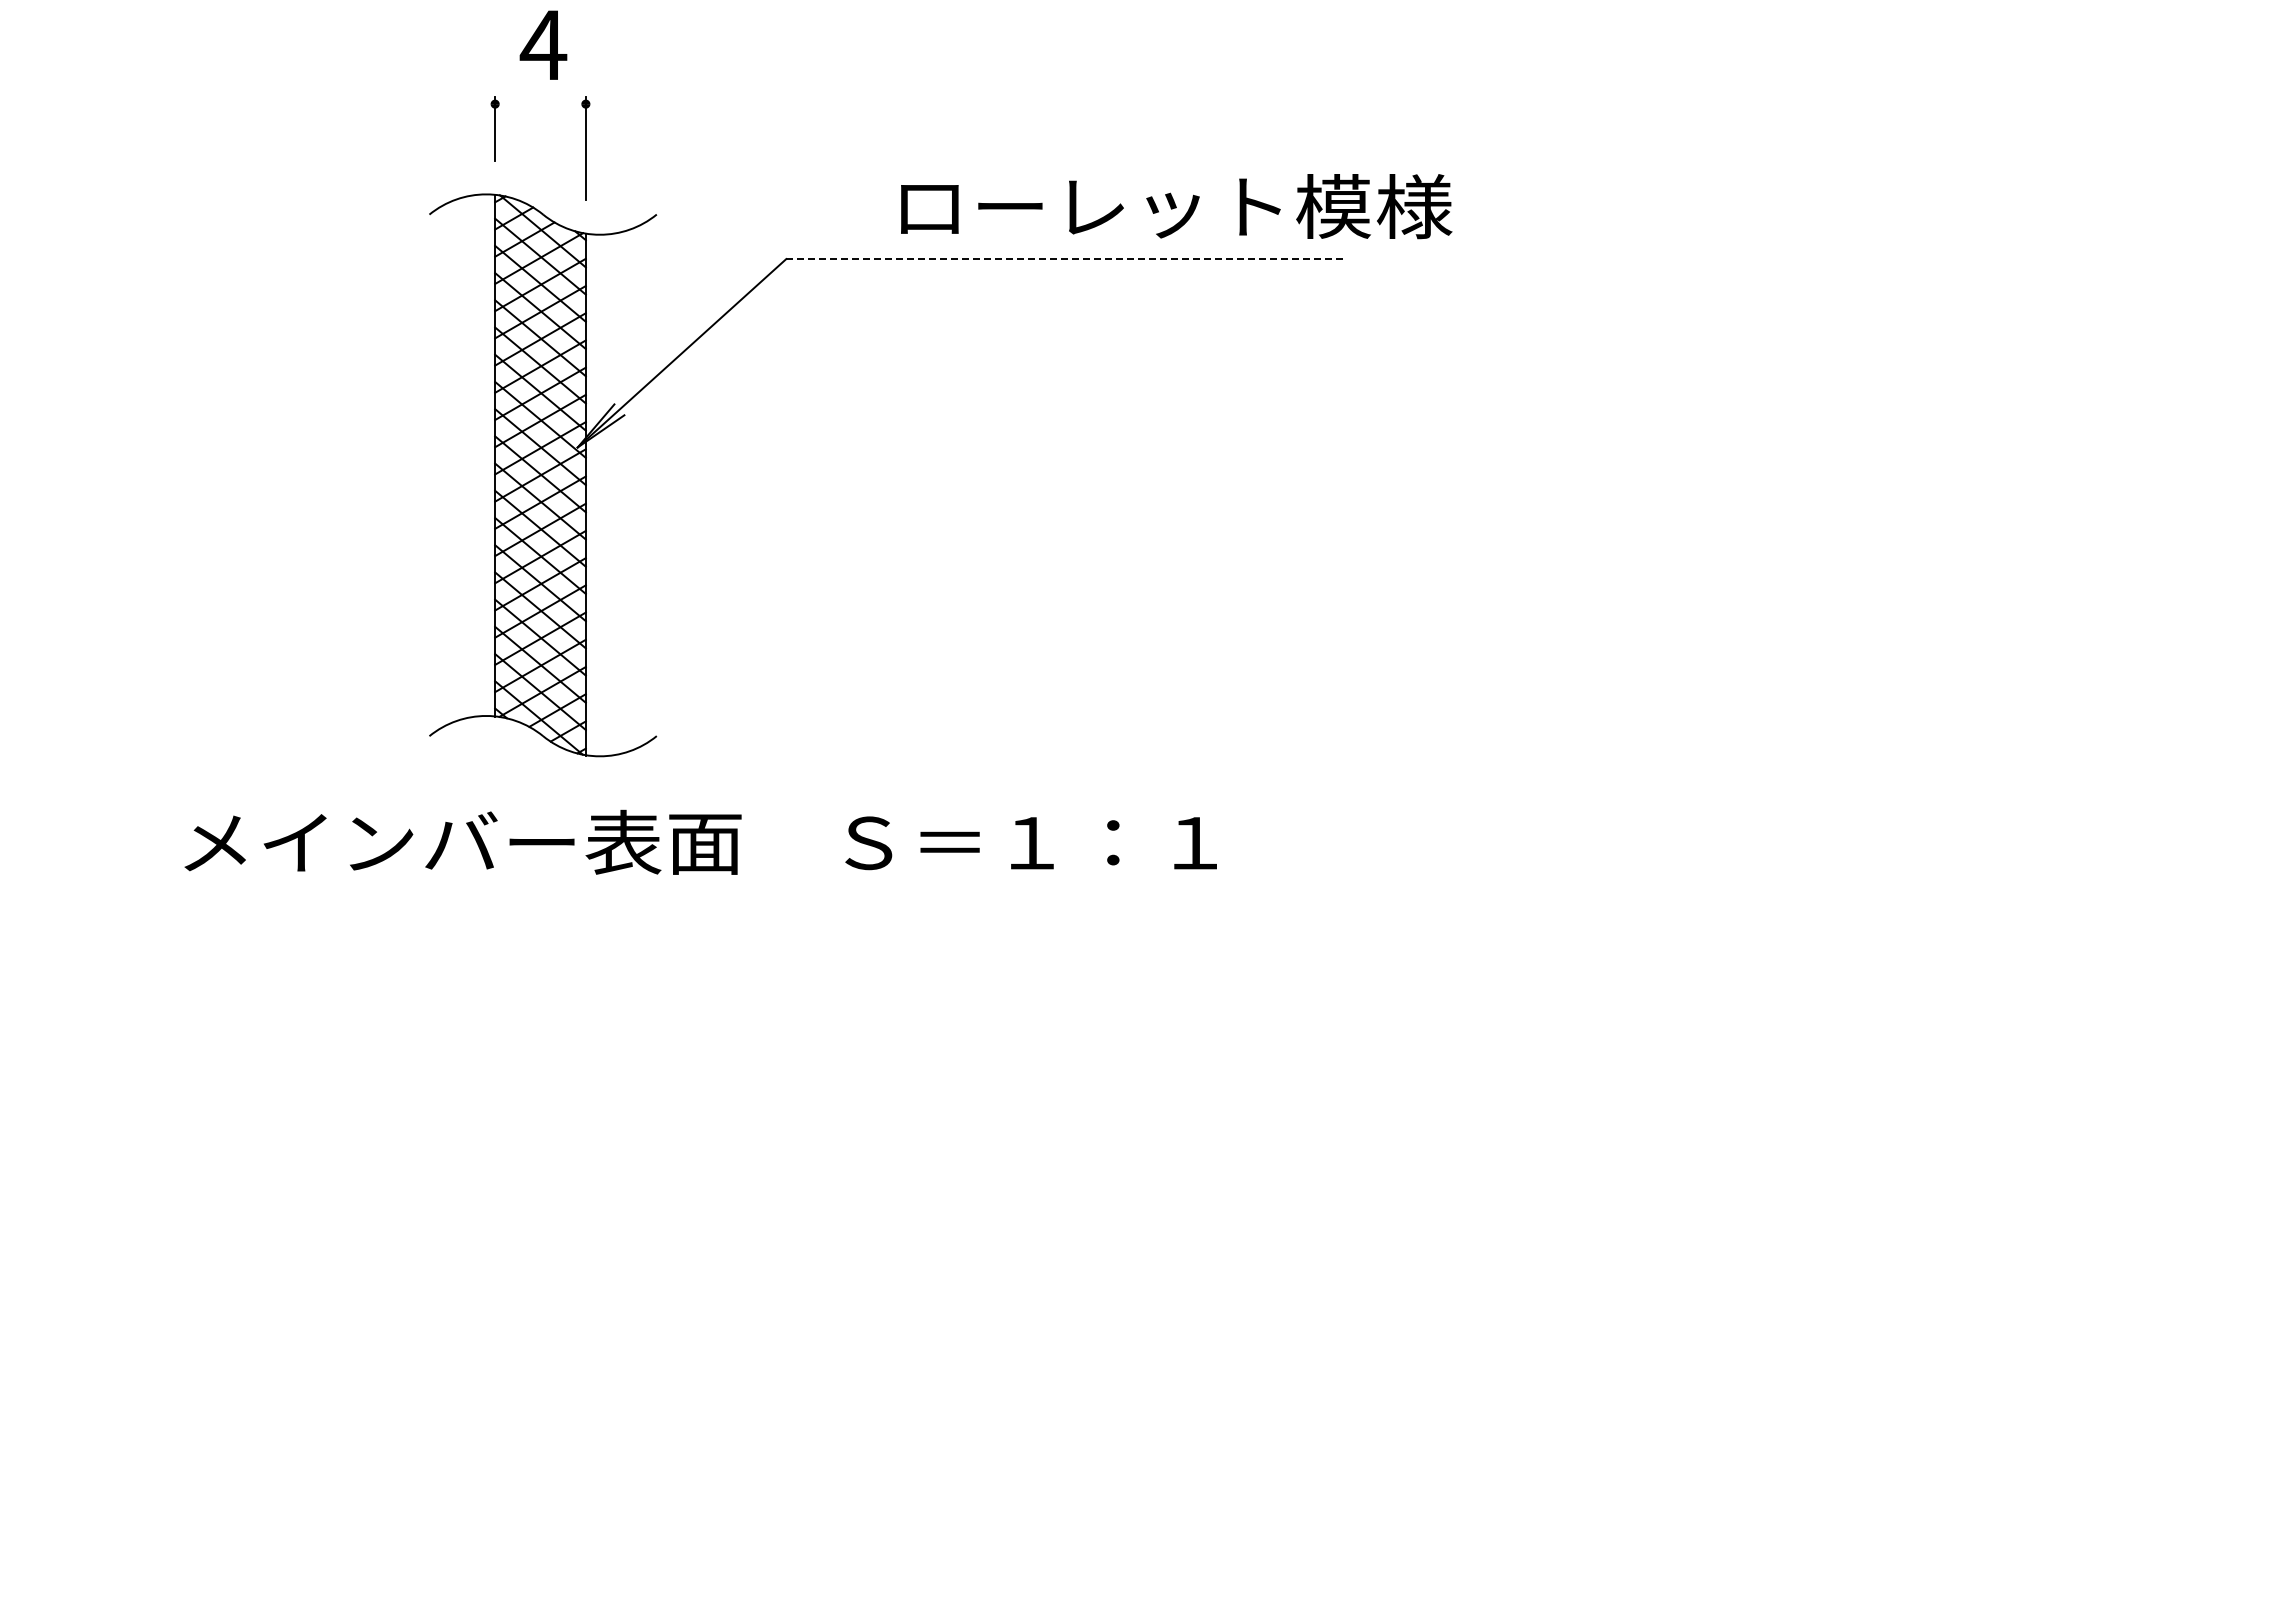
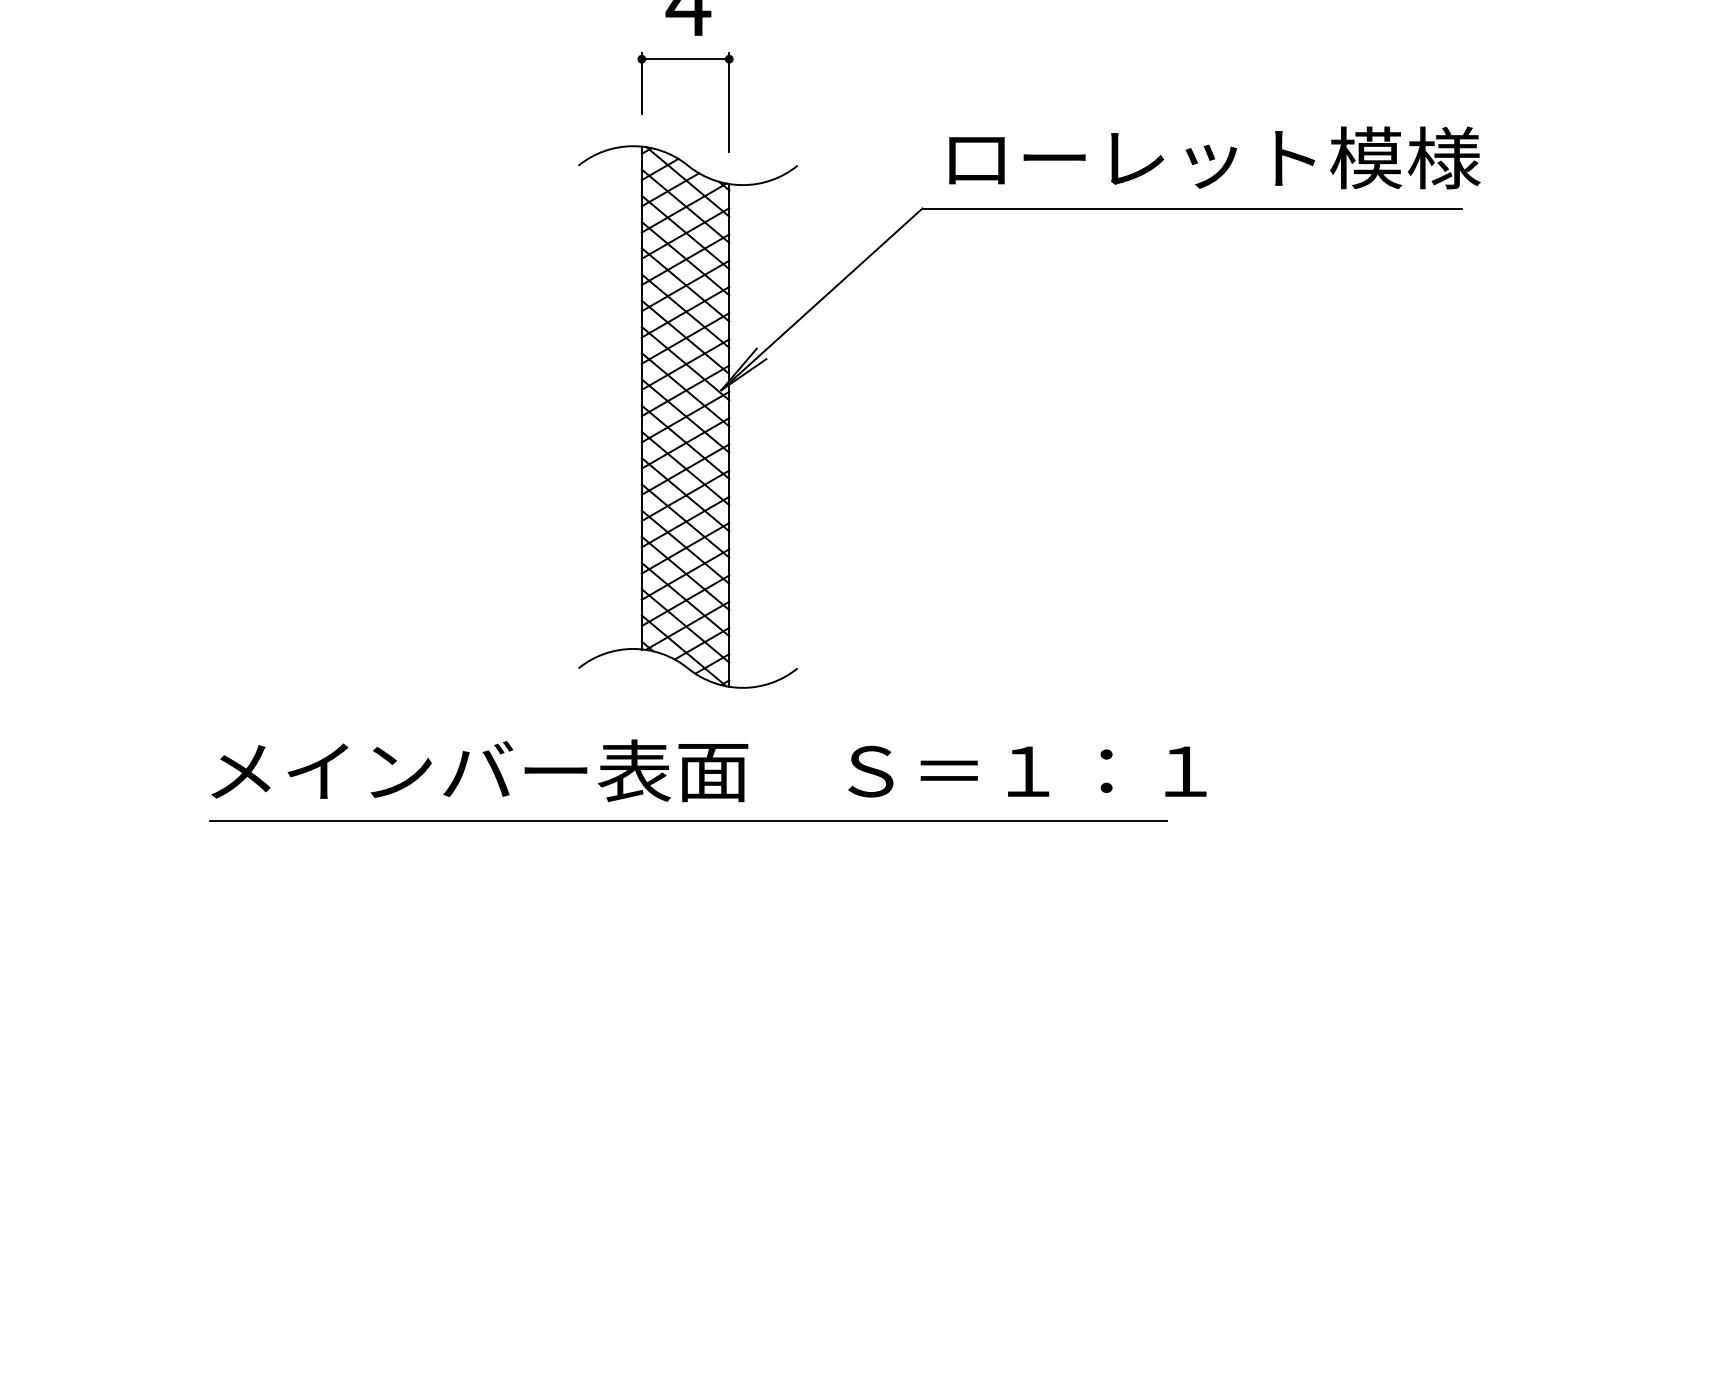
line: (540, 104) -> (685, 59), added
text: (1176, 206) -> (1214, 157), moved
line: (1066, 259) -> (1192, 208), dashed -> solid
text: (700, 841) -> (708, 769), moved
line: (543, 894) -> (688, 821), added

